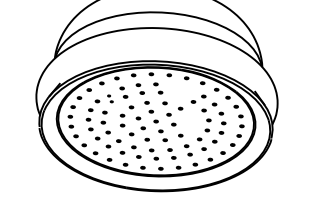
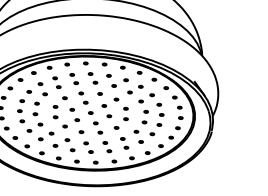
part: (181, 90) -> (117, 80), added
part: (110, 98) -> (42, 88), size x1.67
part: (189, 122) -> (125, 114), added

